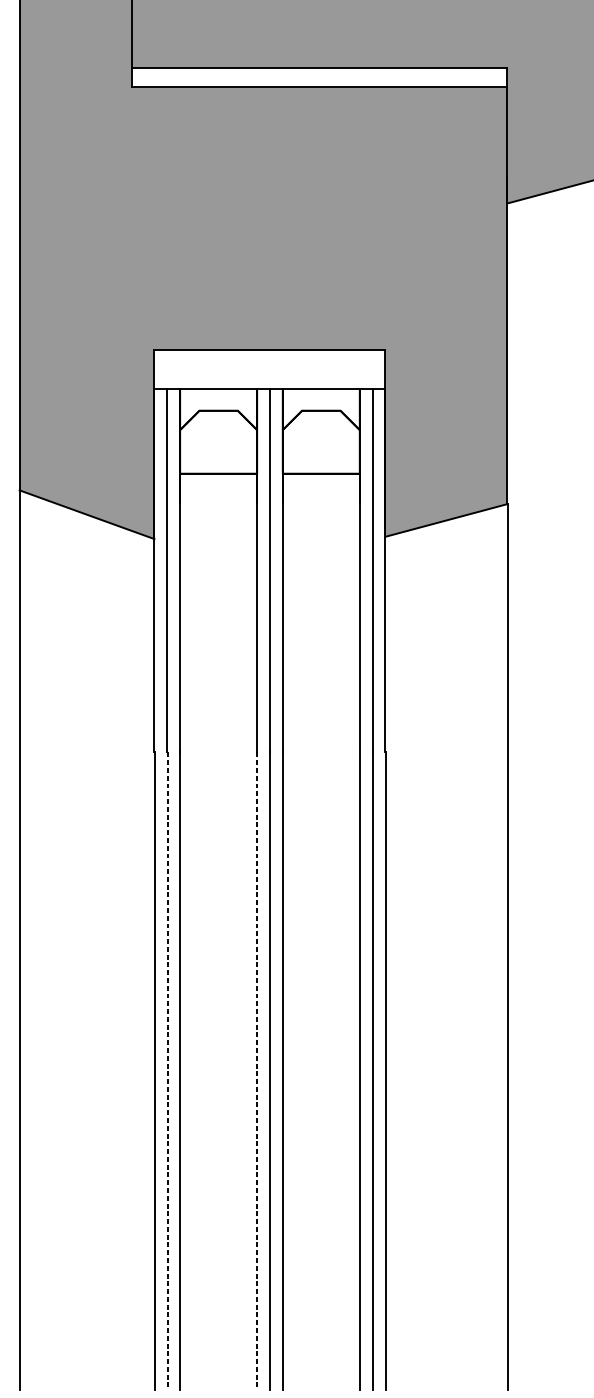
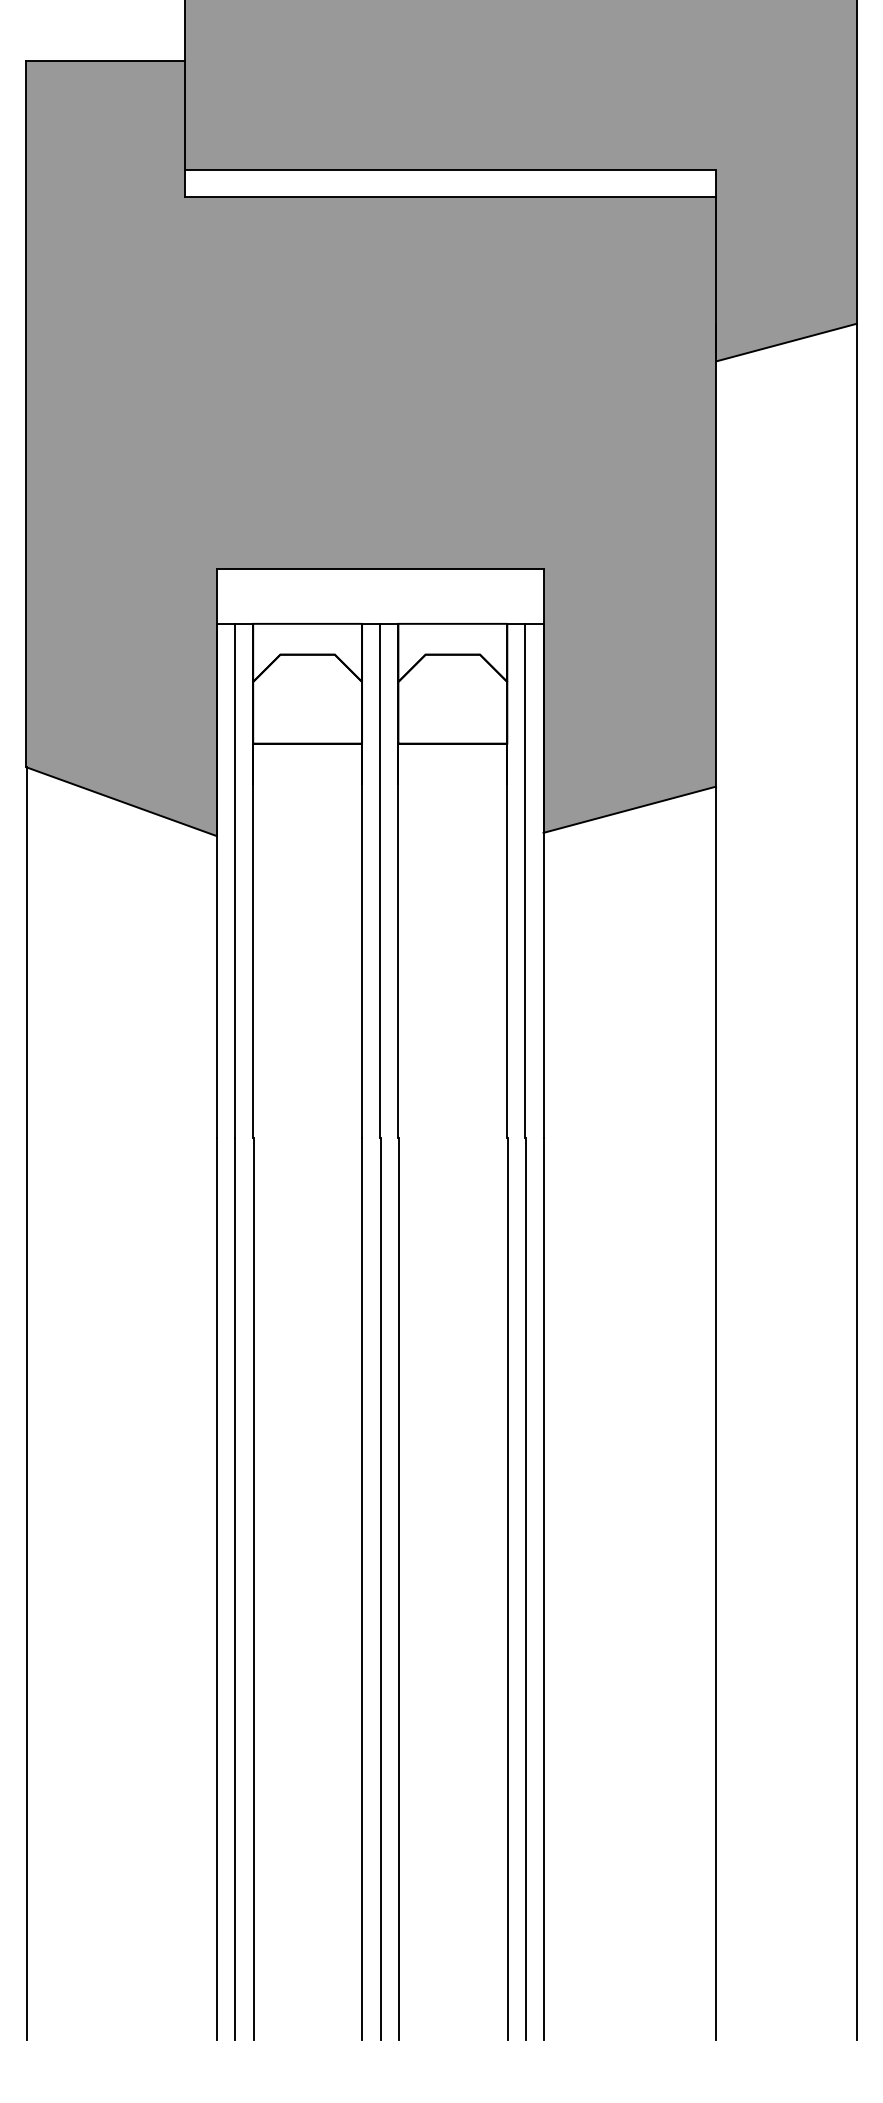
line: (167, 1071) -> (235, 1589), dashed -> solid
line: (257, 1071) -> (362, 1589), dashed -> solid

